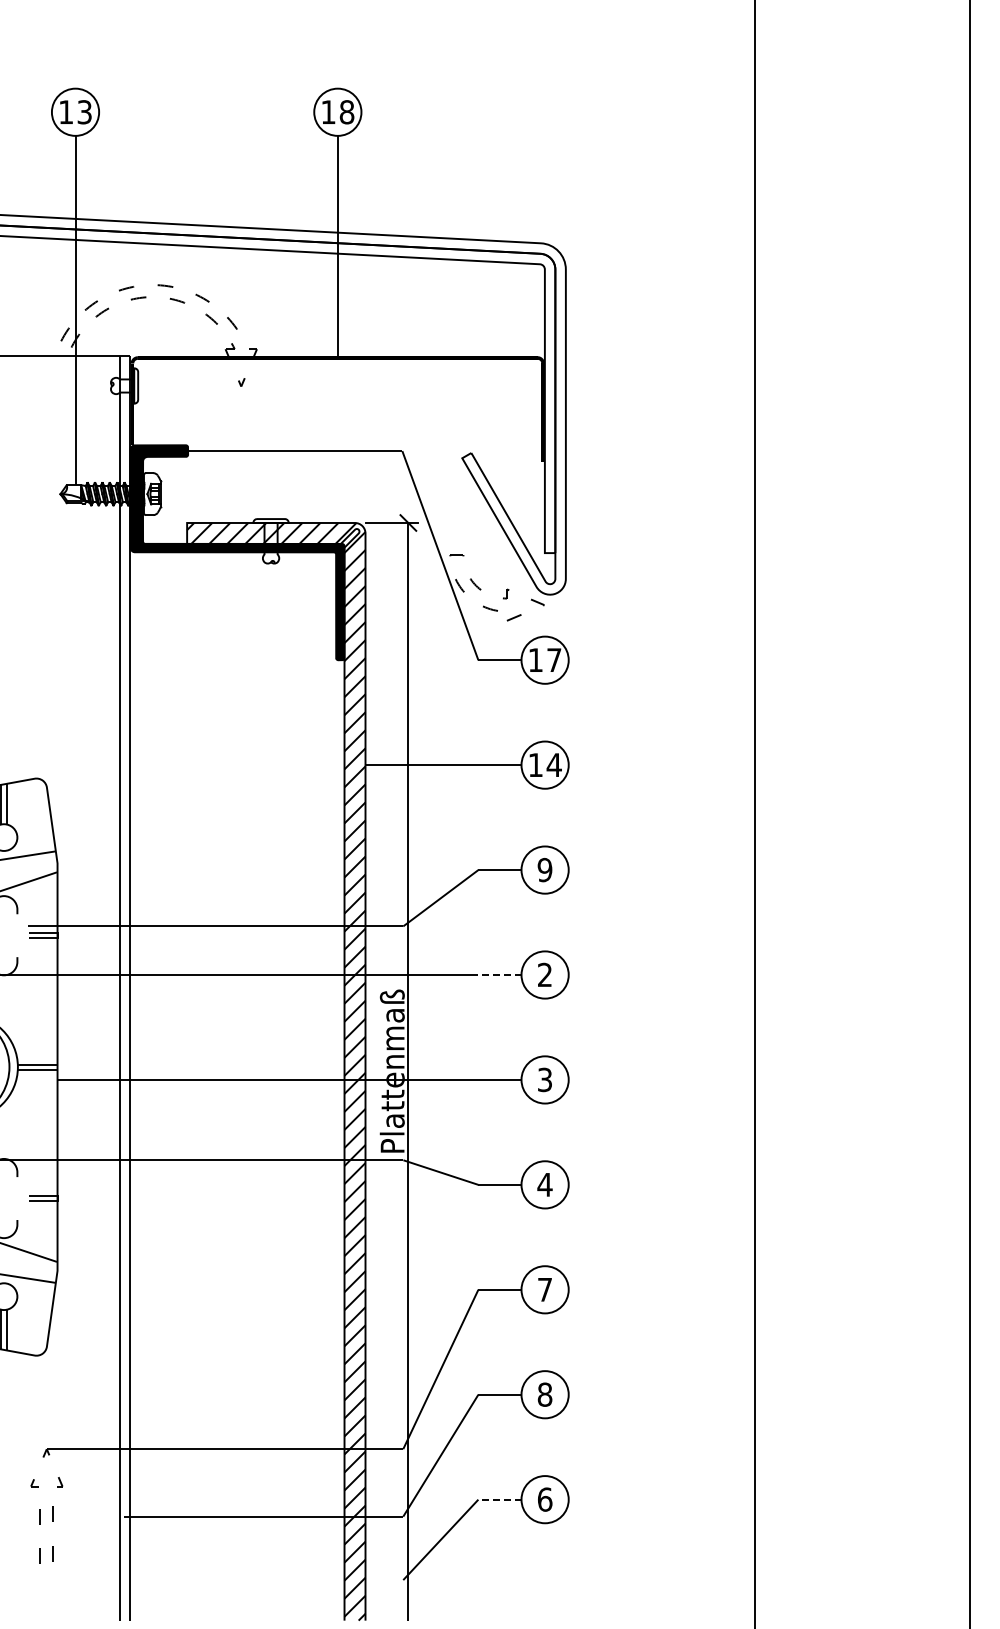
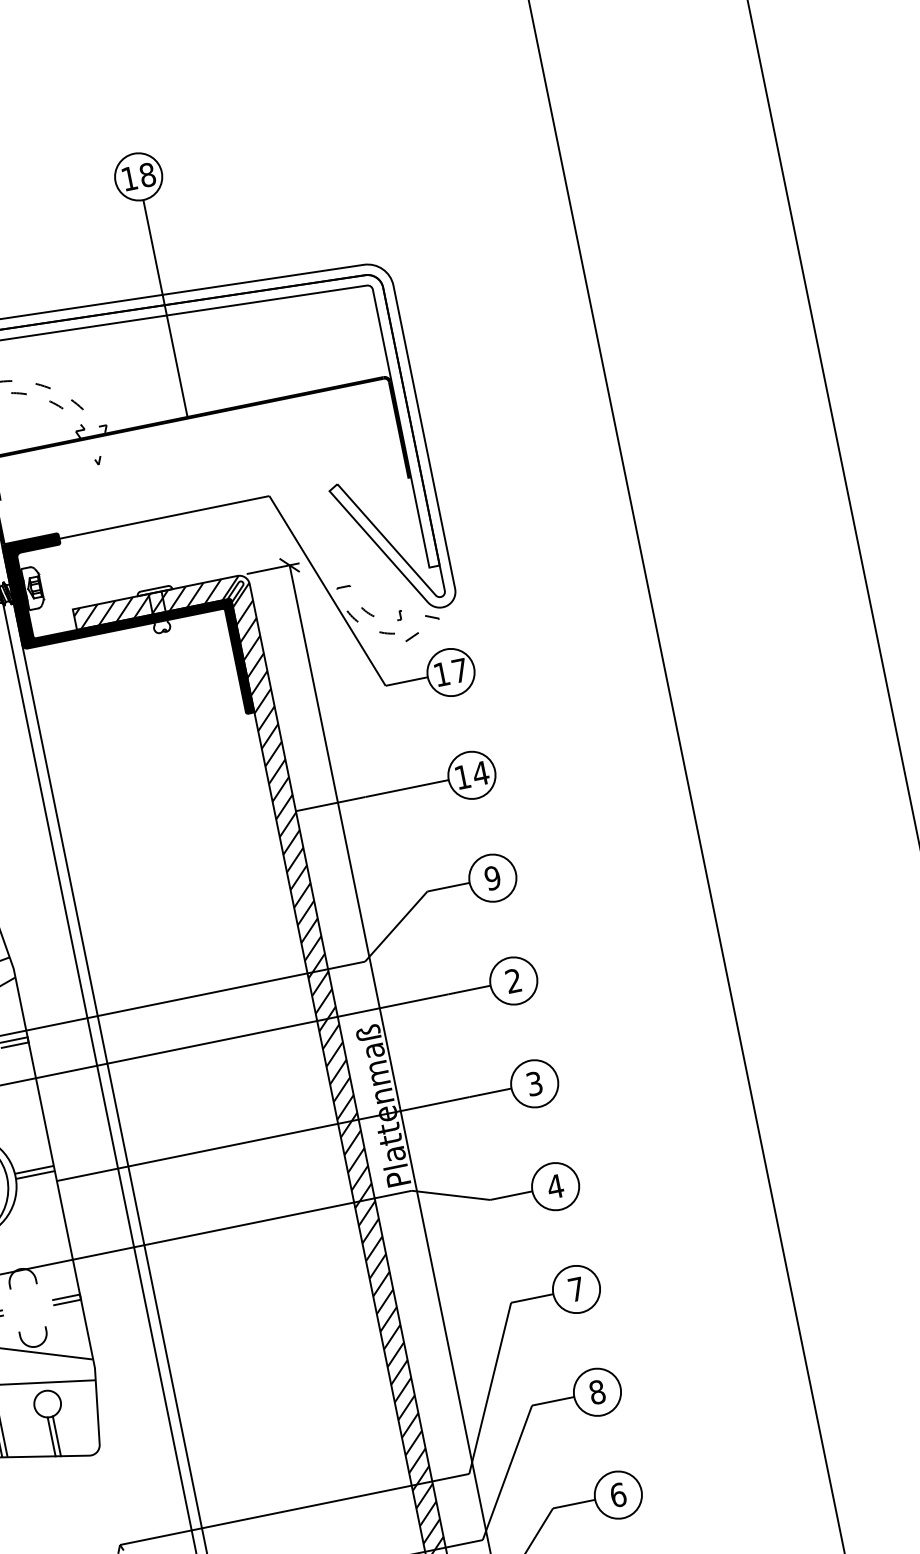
line: (499, 975) -> (469, 990), dashed -> solid
line: (499, 1499) -> (573, 1504), dashed -> solid

